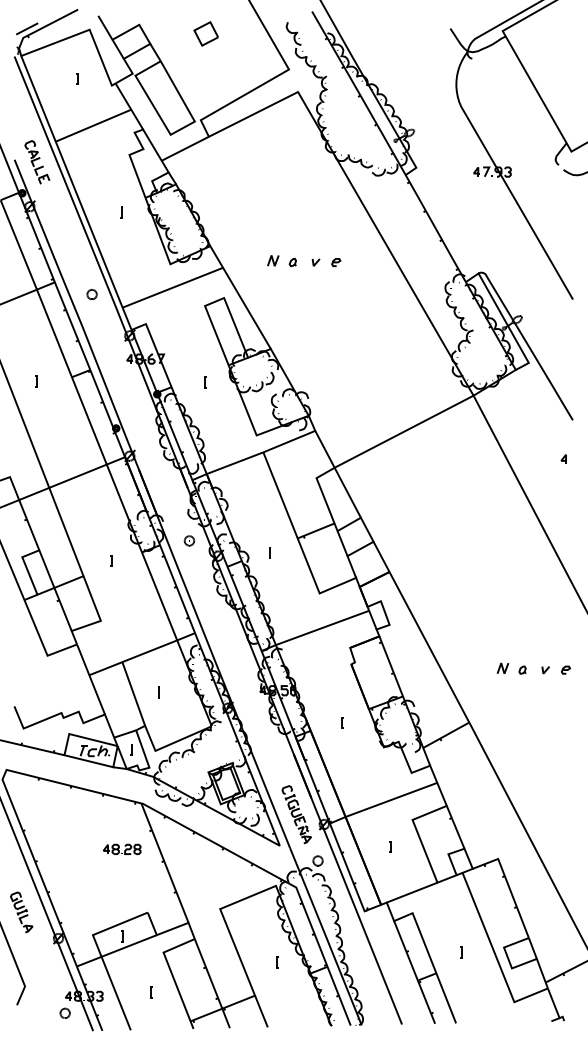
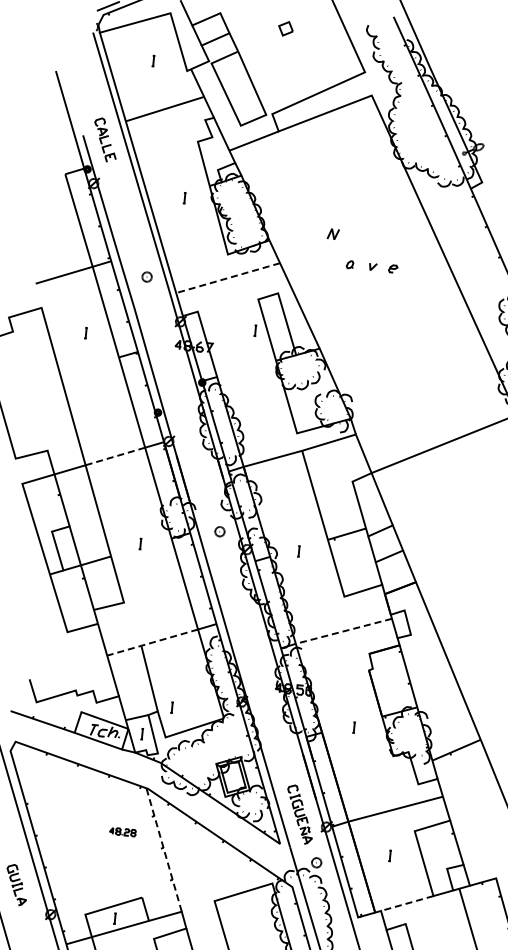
part: (205, 33) -> (285, 28), size x0.6
line: (273, 260) -> (333, 233), moved
line: (171, 288) -> (226, 278), solid -> dashed
line: (36, 381) -> (85, 333), moved
line: (205, 382) -> (255, 330), moved
line: (76, 476) -> (113, 456), solid -> dashed
line: (322, 627) -> (343, 630), solid -> dashed
line: (131, 658) -> (150, 643), solid -> dashed
line: (158, 692) -> (171, 707), moved
part: (121, 848) -> (122, 831), size x0.7
line: (164, 862) -> (163, 849), solid -> dashed
line: (411, 892) -> (406, 903), solid -> dashed

